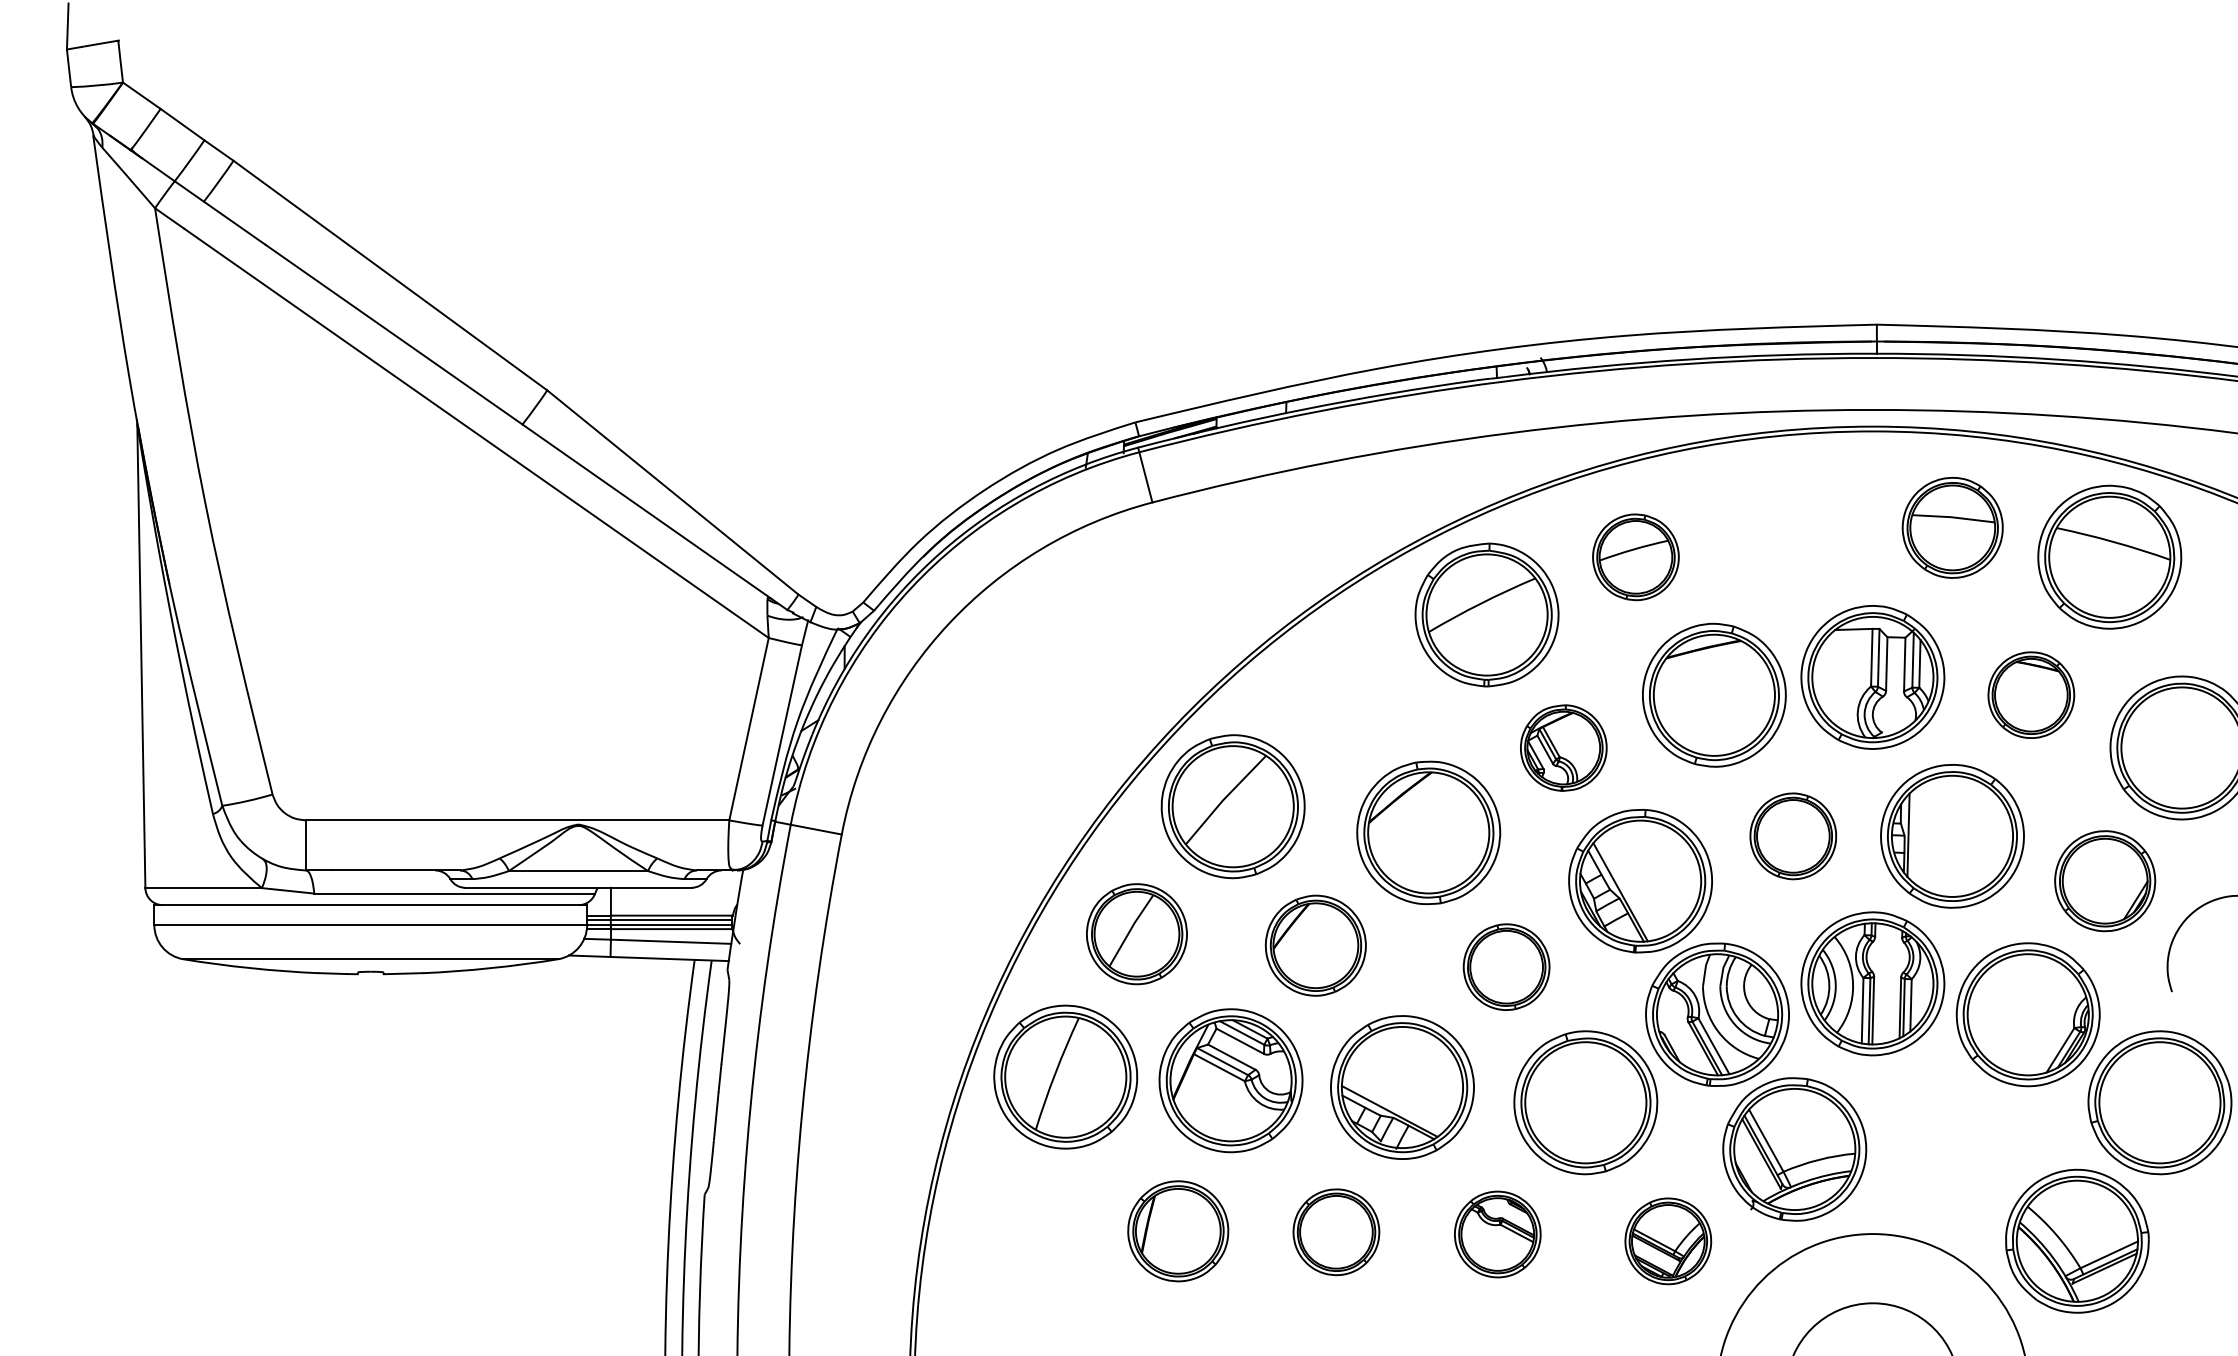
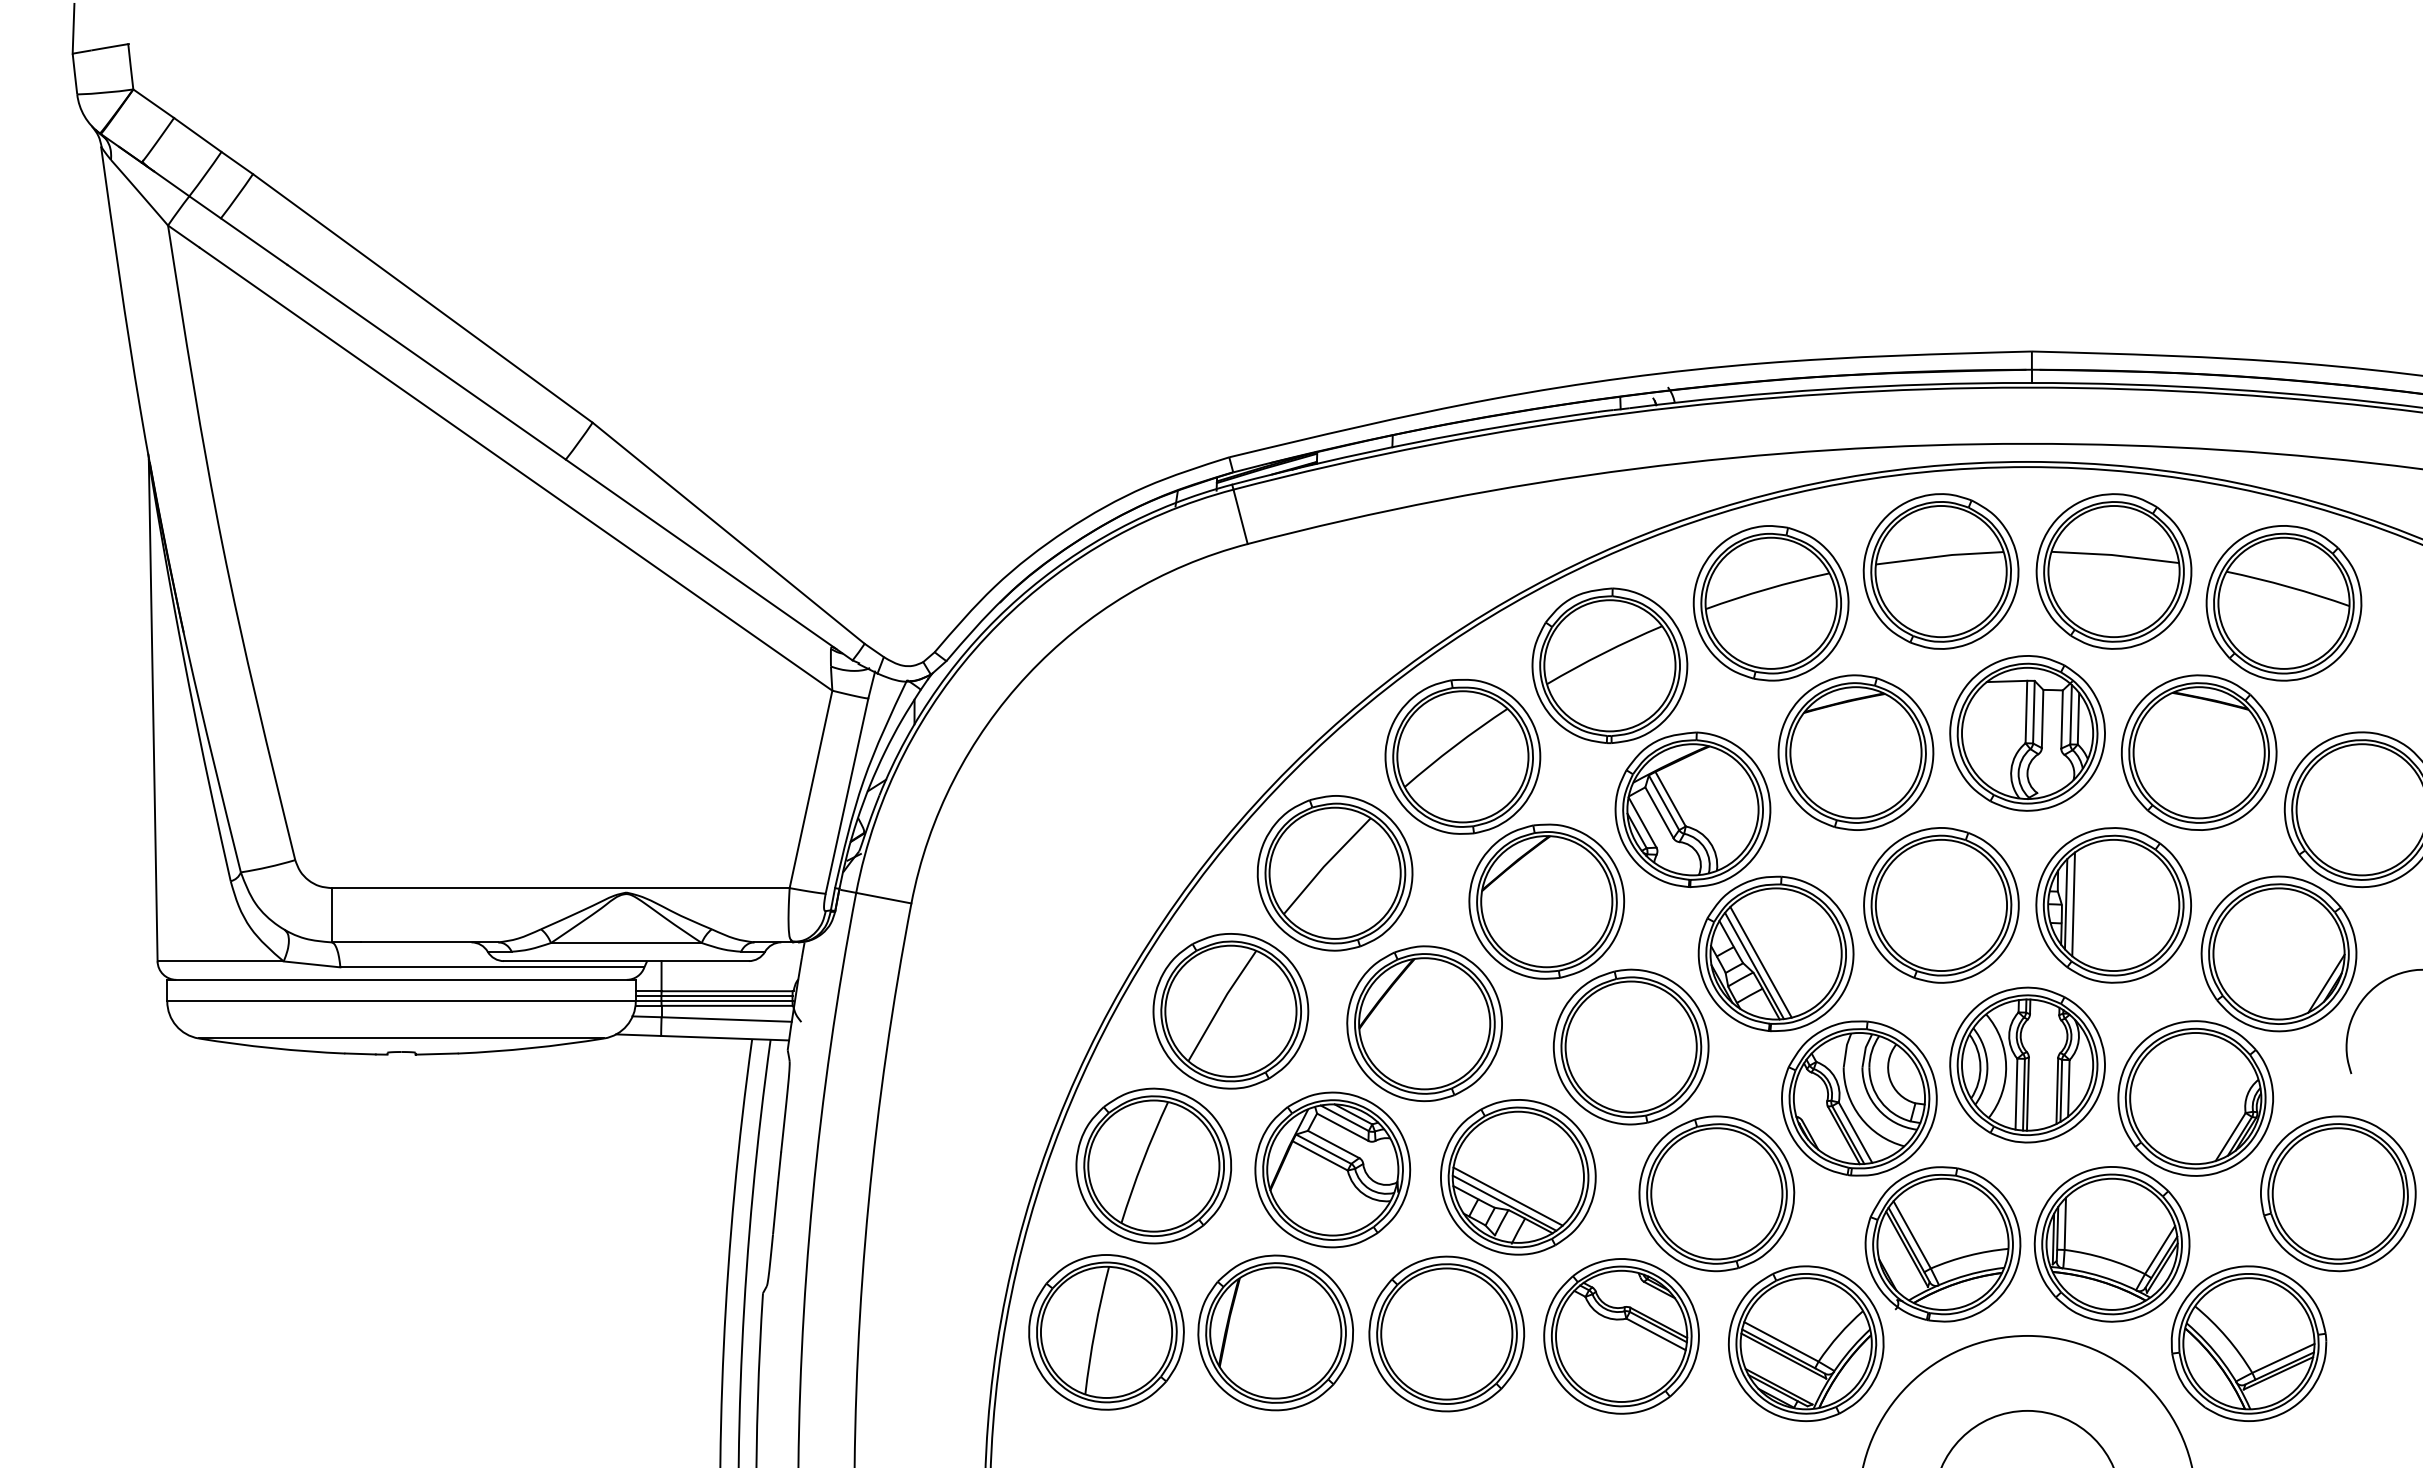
part: (1792, 527) -> (1940, 571), added
part: (1952, 527) -> (2113, 571), size x1.43
part: (1635, 557) -> (1770, 603), size x1.67
part: (2030, 695) -> (2198, 752), size x1.67
part: (1350, 698) -> (1462, 756), added
part: (1563, 747) -> (1692, 809), size x1.67
line: (1915, 835) -> (2073, 904), added
part: (1793, 836) -> (1941, 905), size x1.67
part: (2104, 880) -> (2278, 953), size x1.43
line: (1626, 888) -> (1760, 961), added
part: (1136, 934) -> (1230, 1011), size x1.43
part: (1315, 945) -> (1424, 1023), size x1.43
part: (1506, 966) -> (1630, 1046), size x1.67
line: (1392, 1105) -> (1507, 1196), added
part: (1950, 1149) -> (2111, 1244), added
part: (1022, 1230) -> (1106, 1332), added
part: (1178, 1230) -> (1275, 1332), size x1.43
part: (1336, 1231) -> (1446, 1333), size x1.67
part: (1497, 1234) -> (1621, 1336), size x1.67
part: (1667, 1241) -> (1805, 1343), size x1.67

